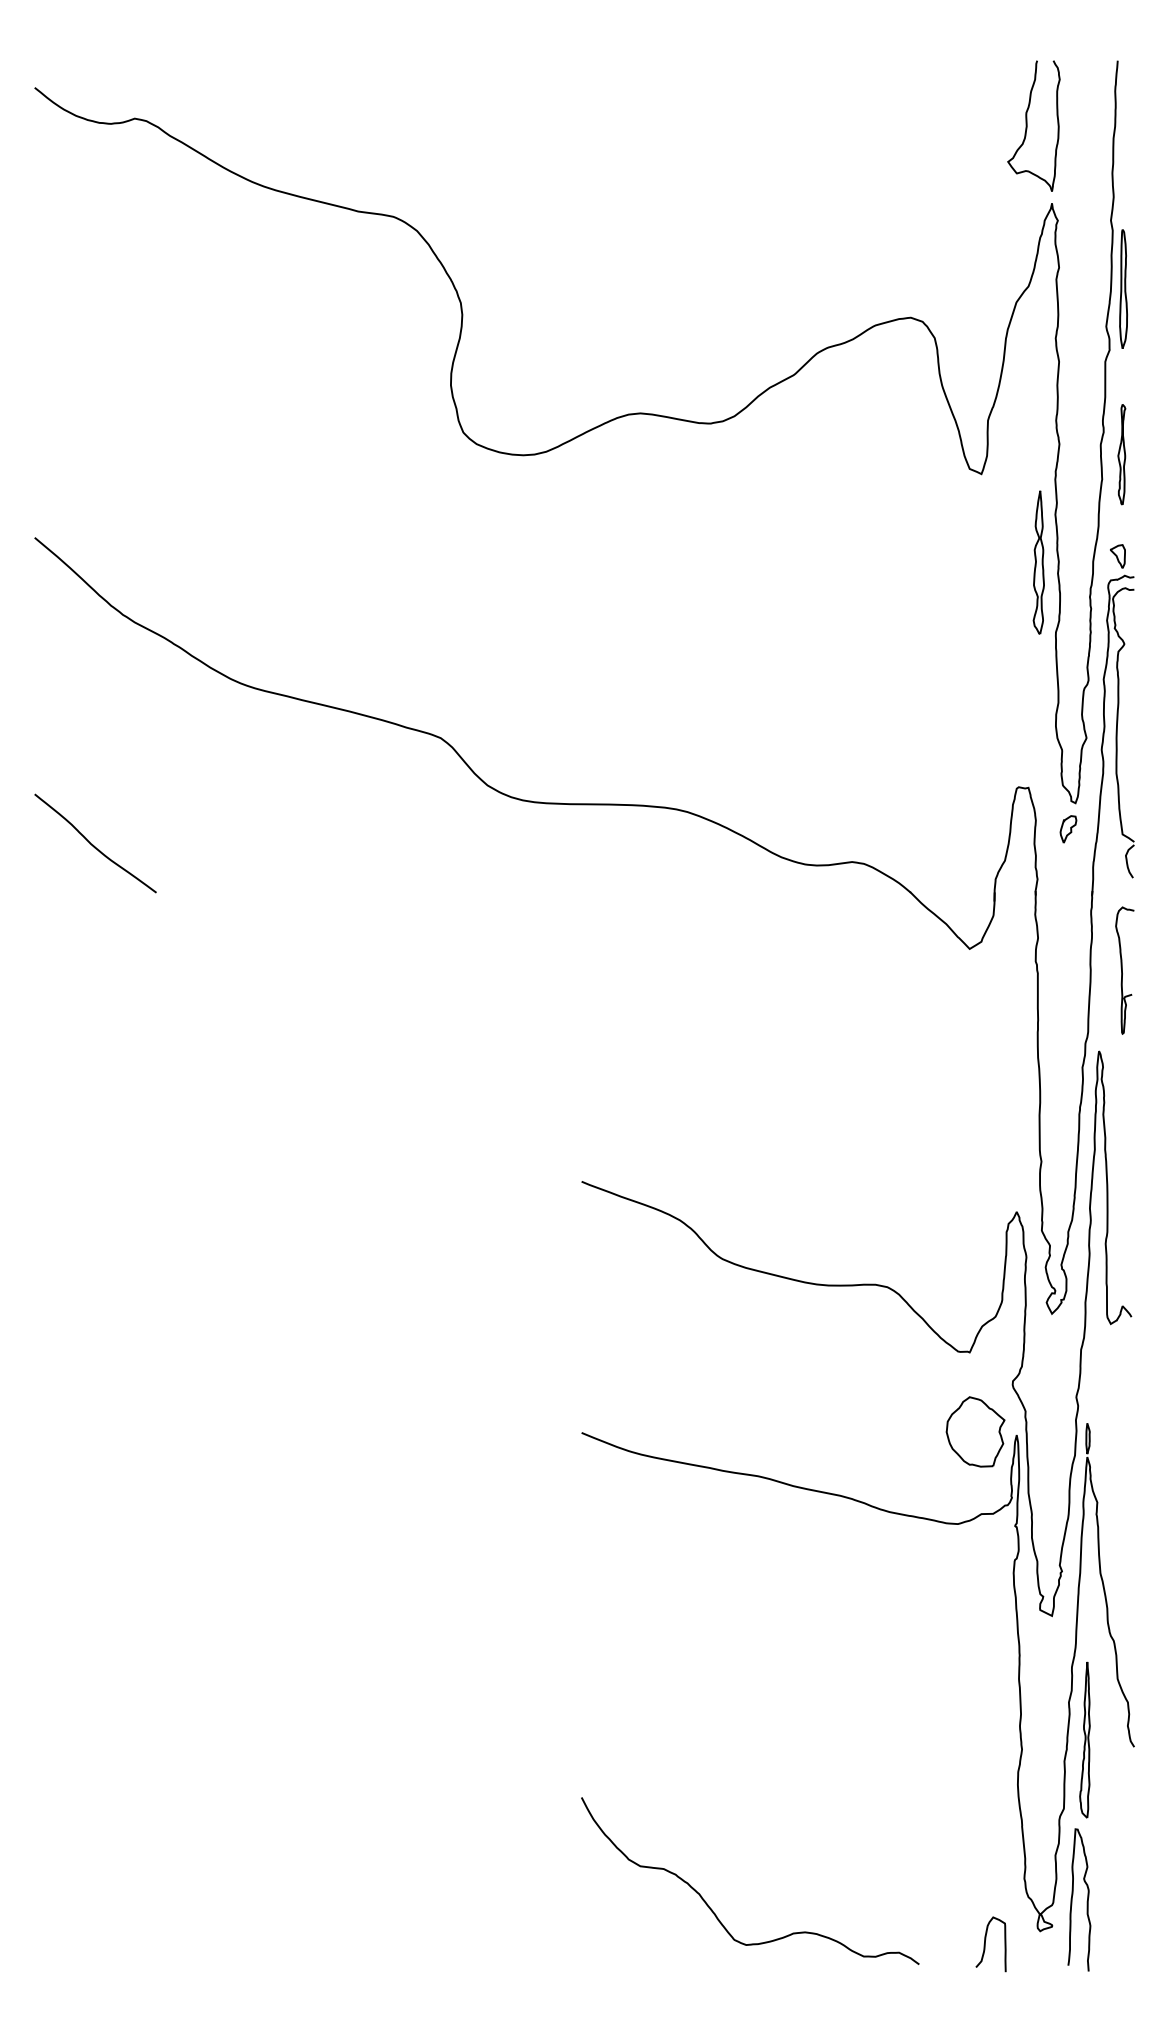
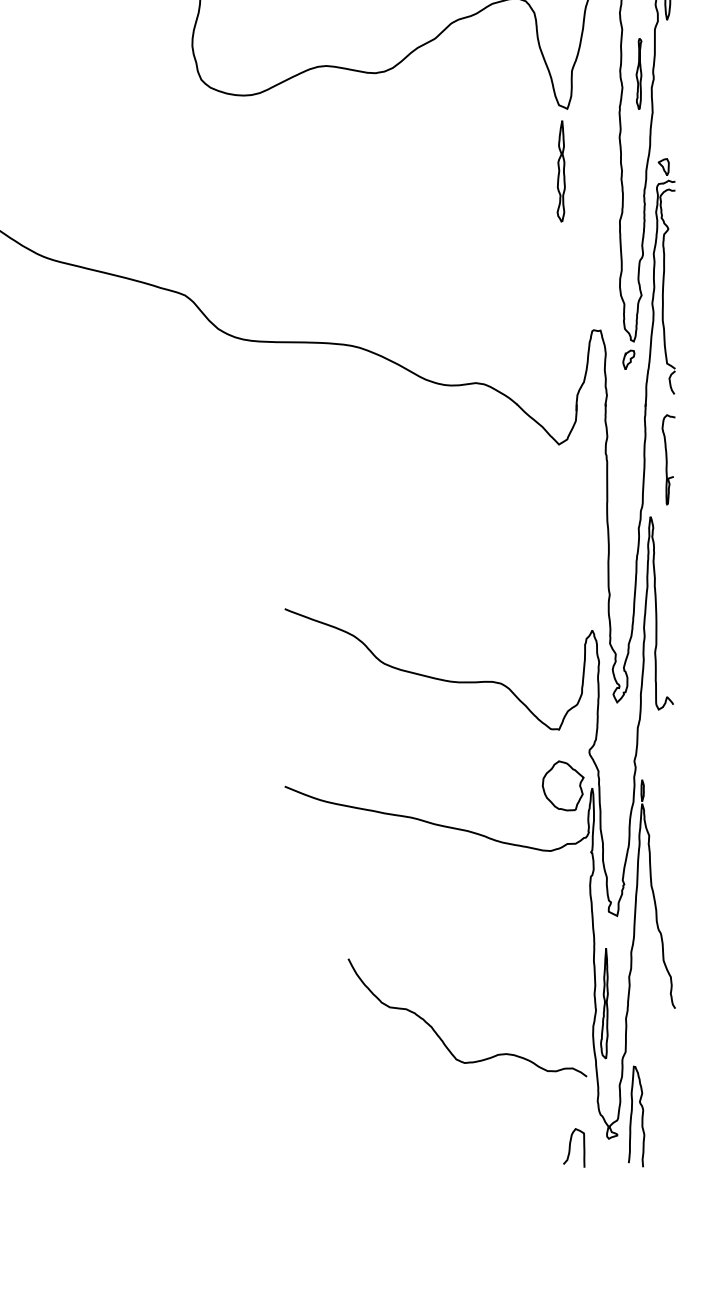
part: (1121, 454) -> (638, 73), moved
part: (1038, 562) -> (561, 171), moved
part: (1084, 1739) -> (604, 1003), moved
curve: (712, 1909) -> (440, 1037), moved

